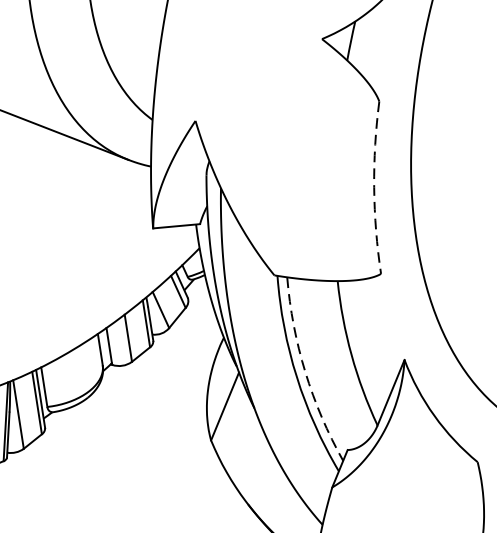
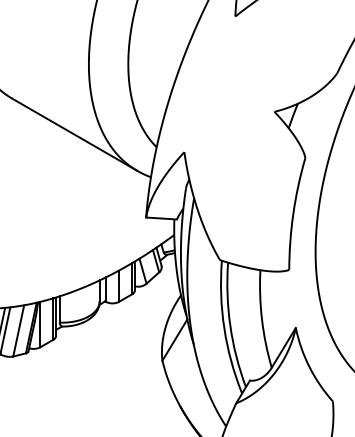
arc: (374, 187) -> (293, 213), dashed -> solid
arc: (305, 371) -> (230, 325), dashed -> solid

